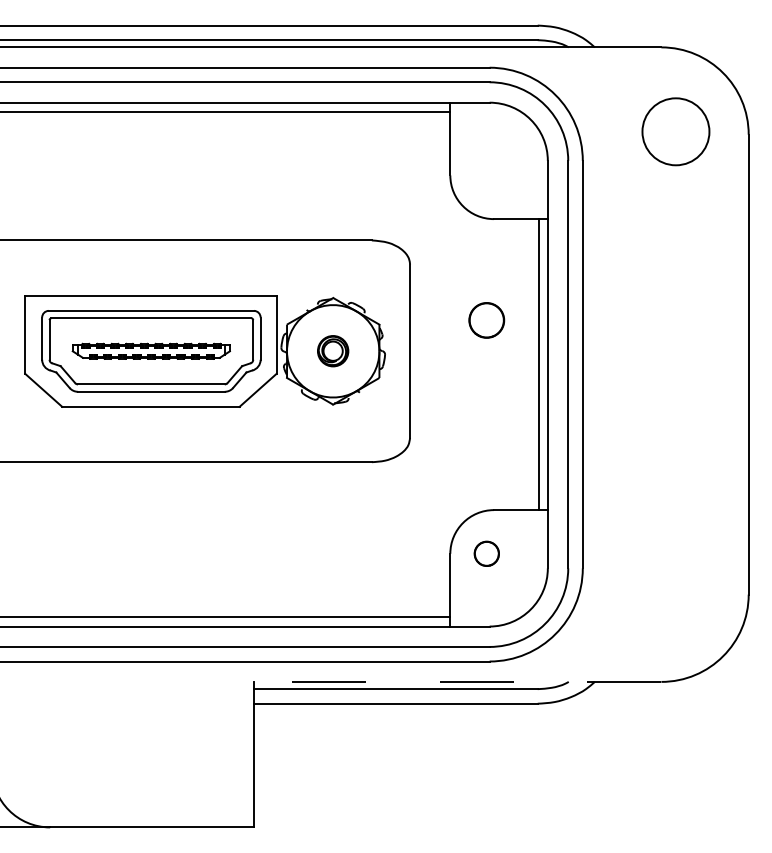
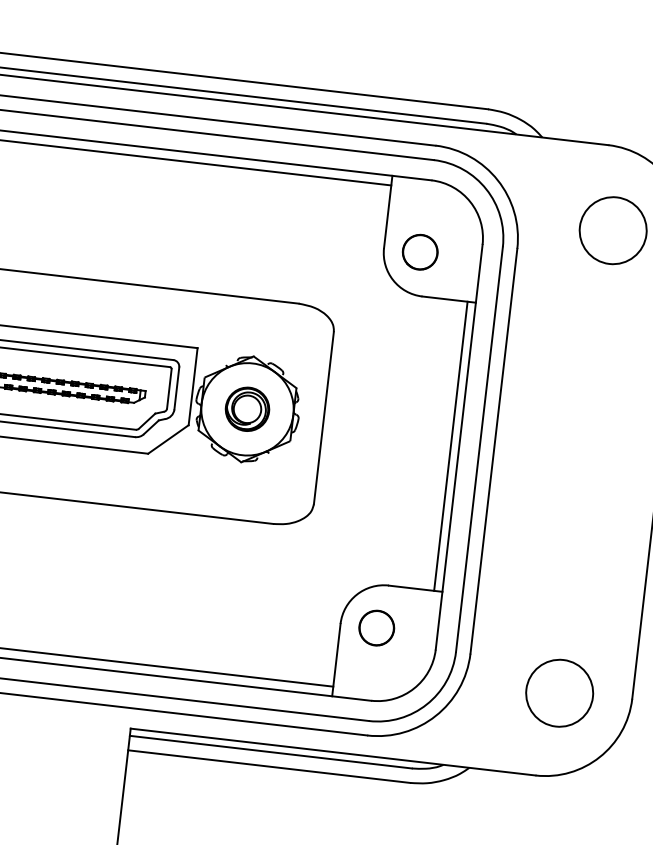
part: (486, 320) -> (419, 252), moved
part: (332, 350) -> (246, 408), size x1.43
part: (486, 553) -> (376, 627), size x1.43
circle: (675, 597) -> (559, 693), added
line: (457, 681) -> (333, 751), dashed -> solid

